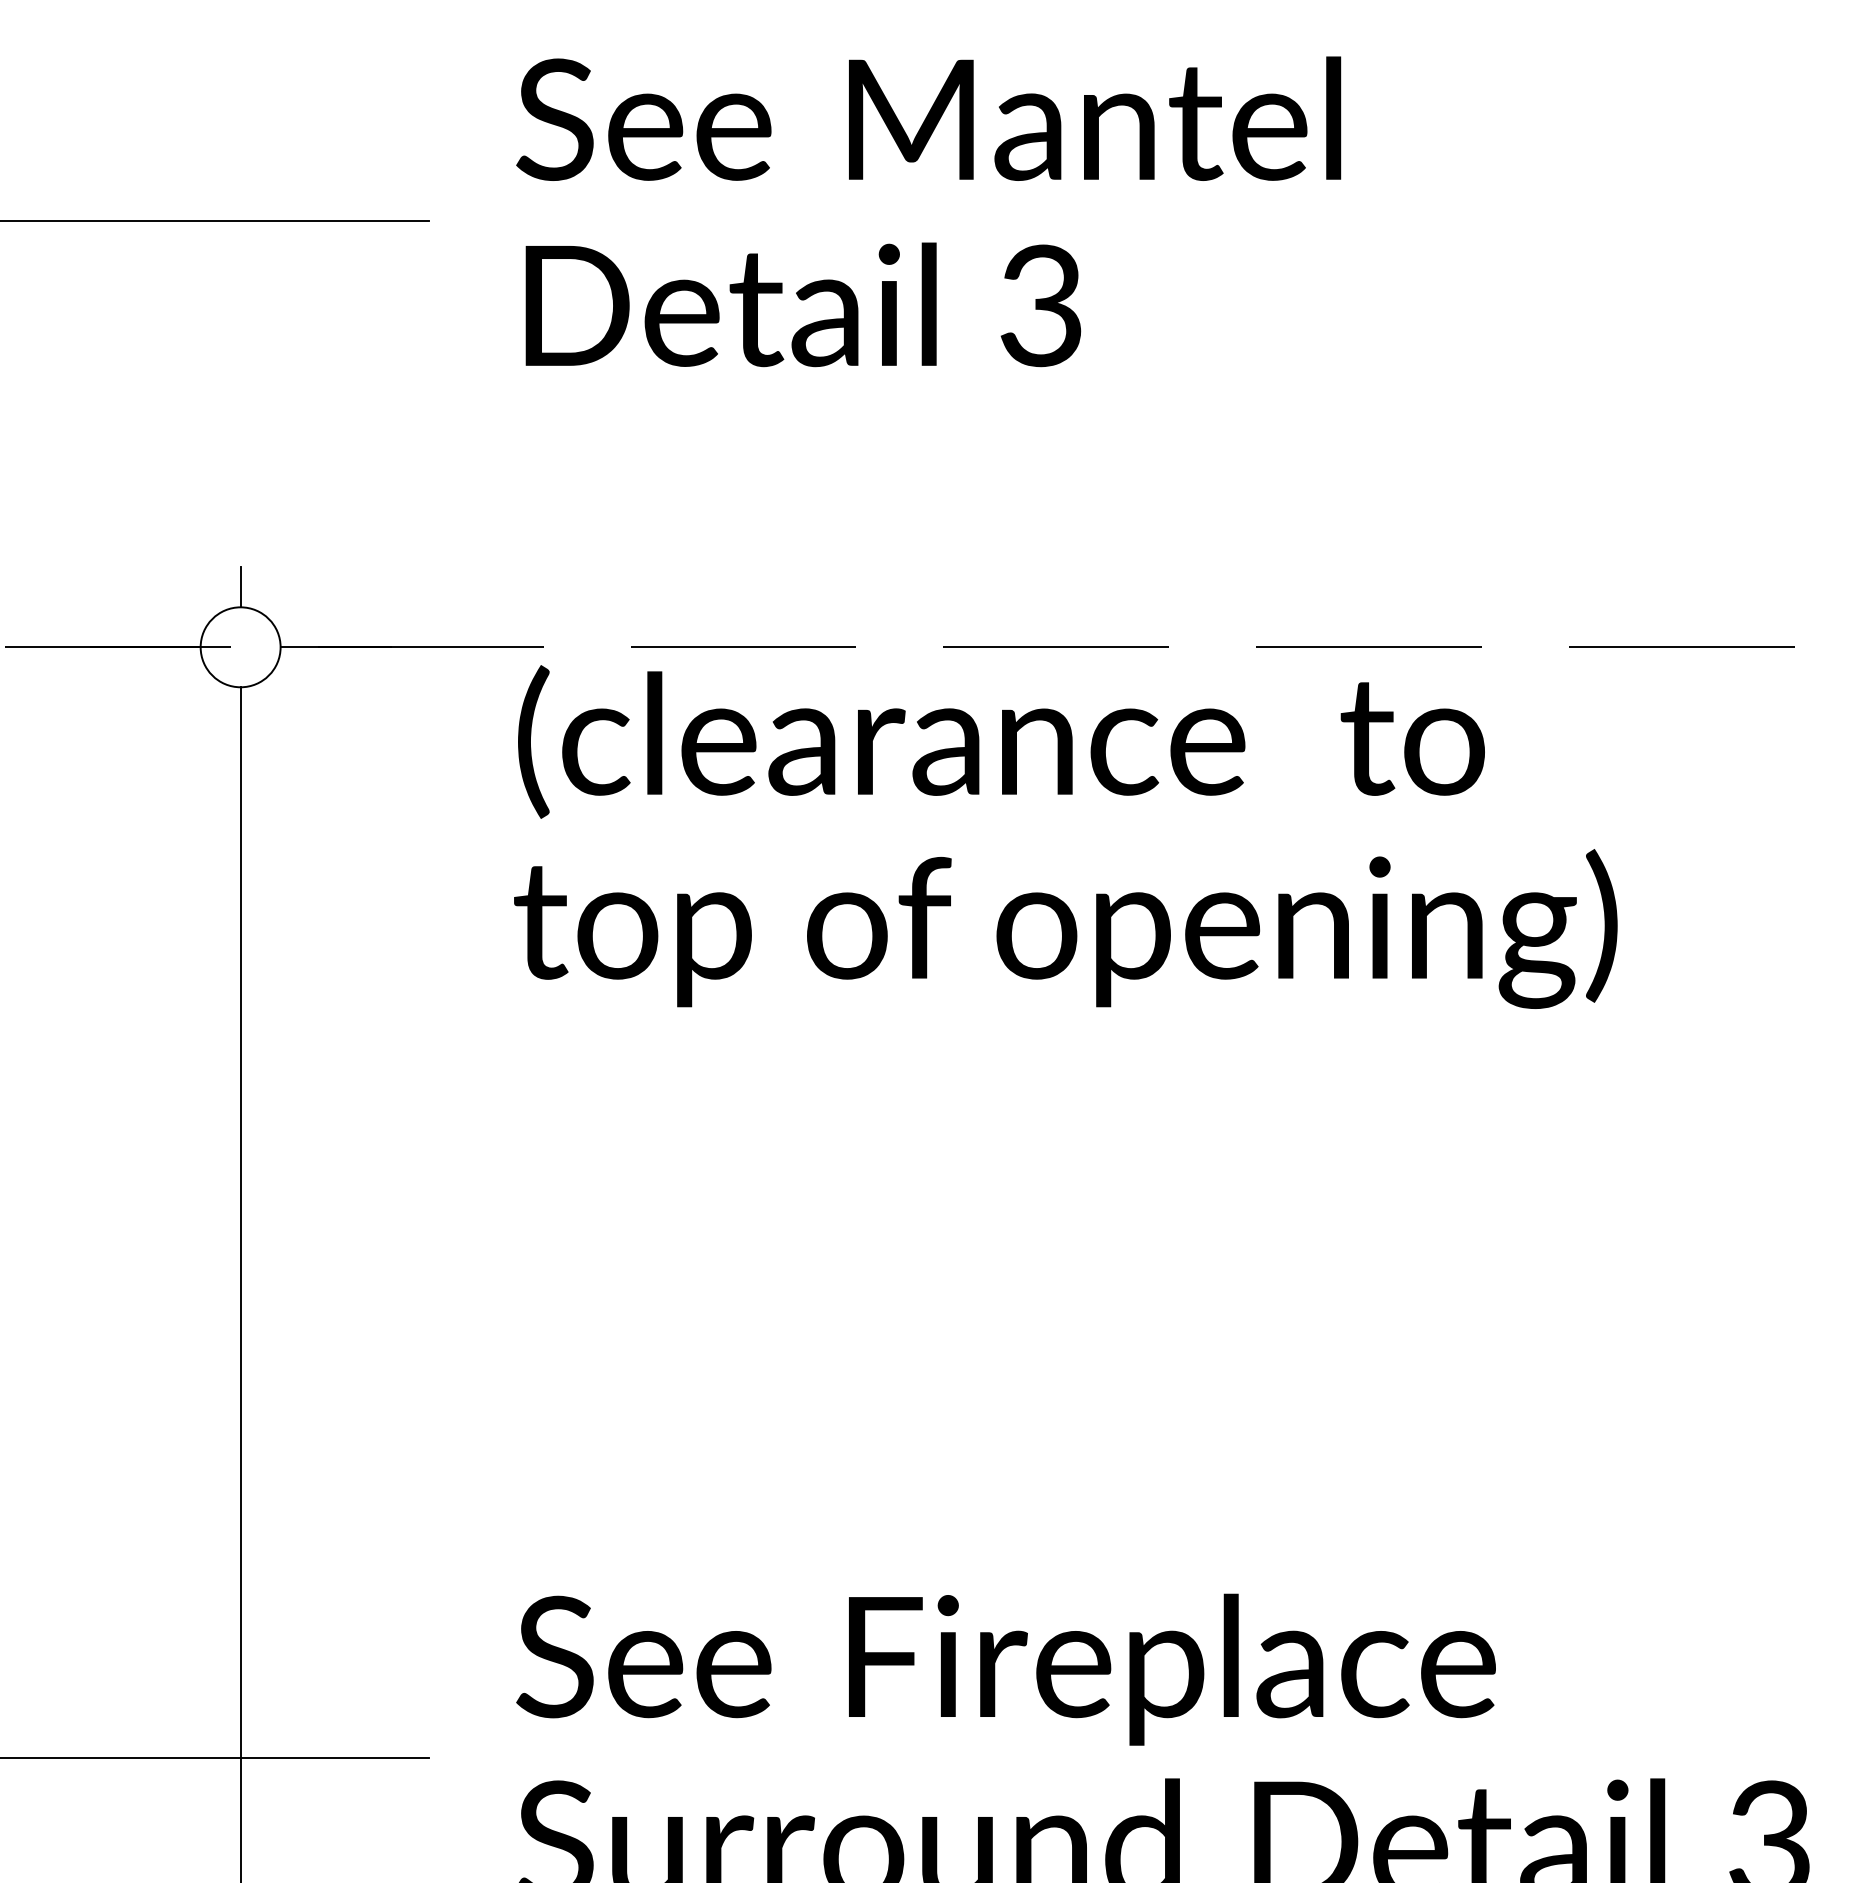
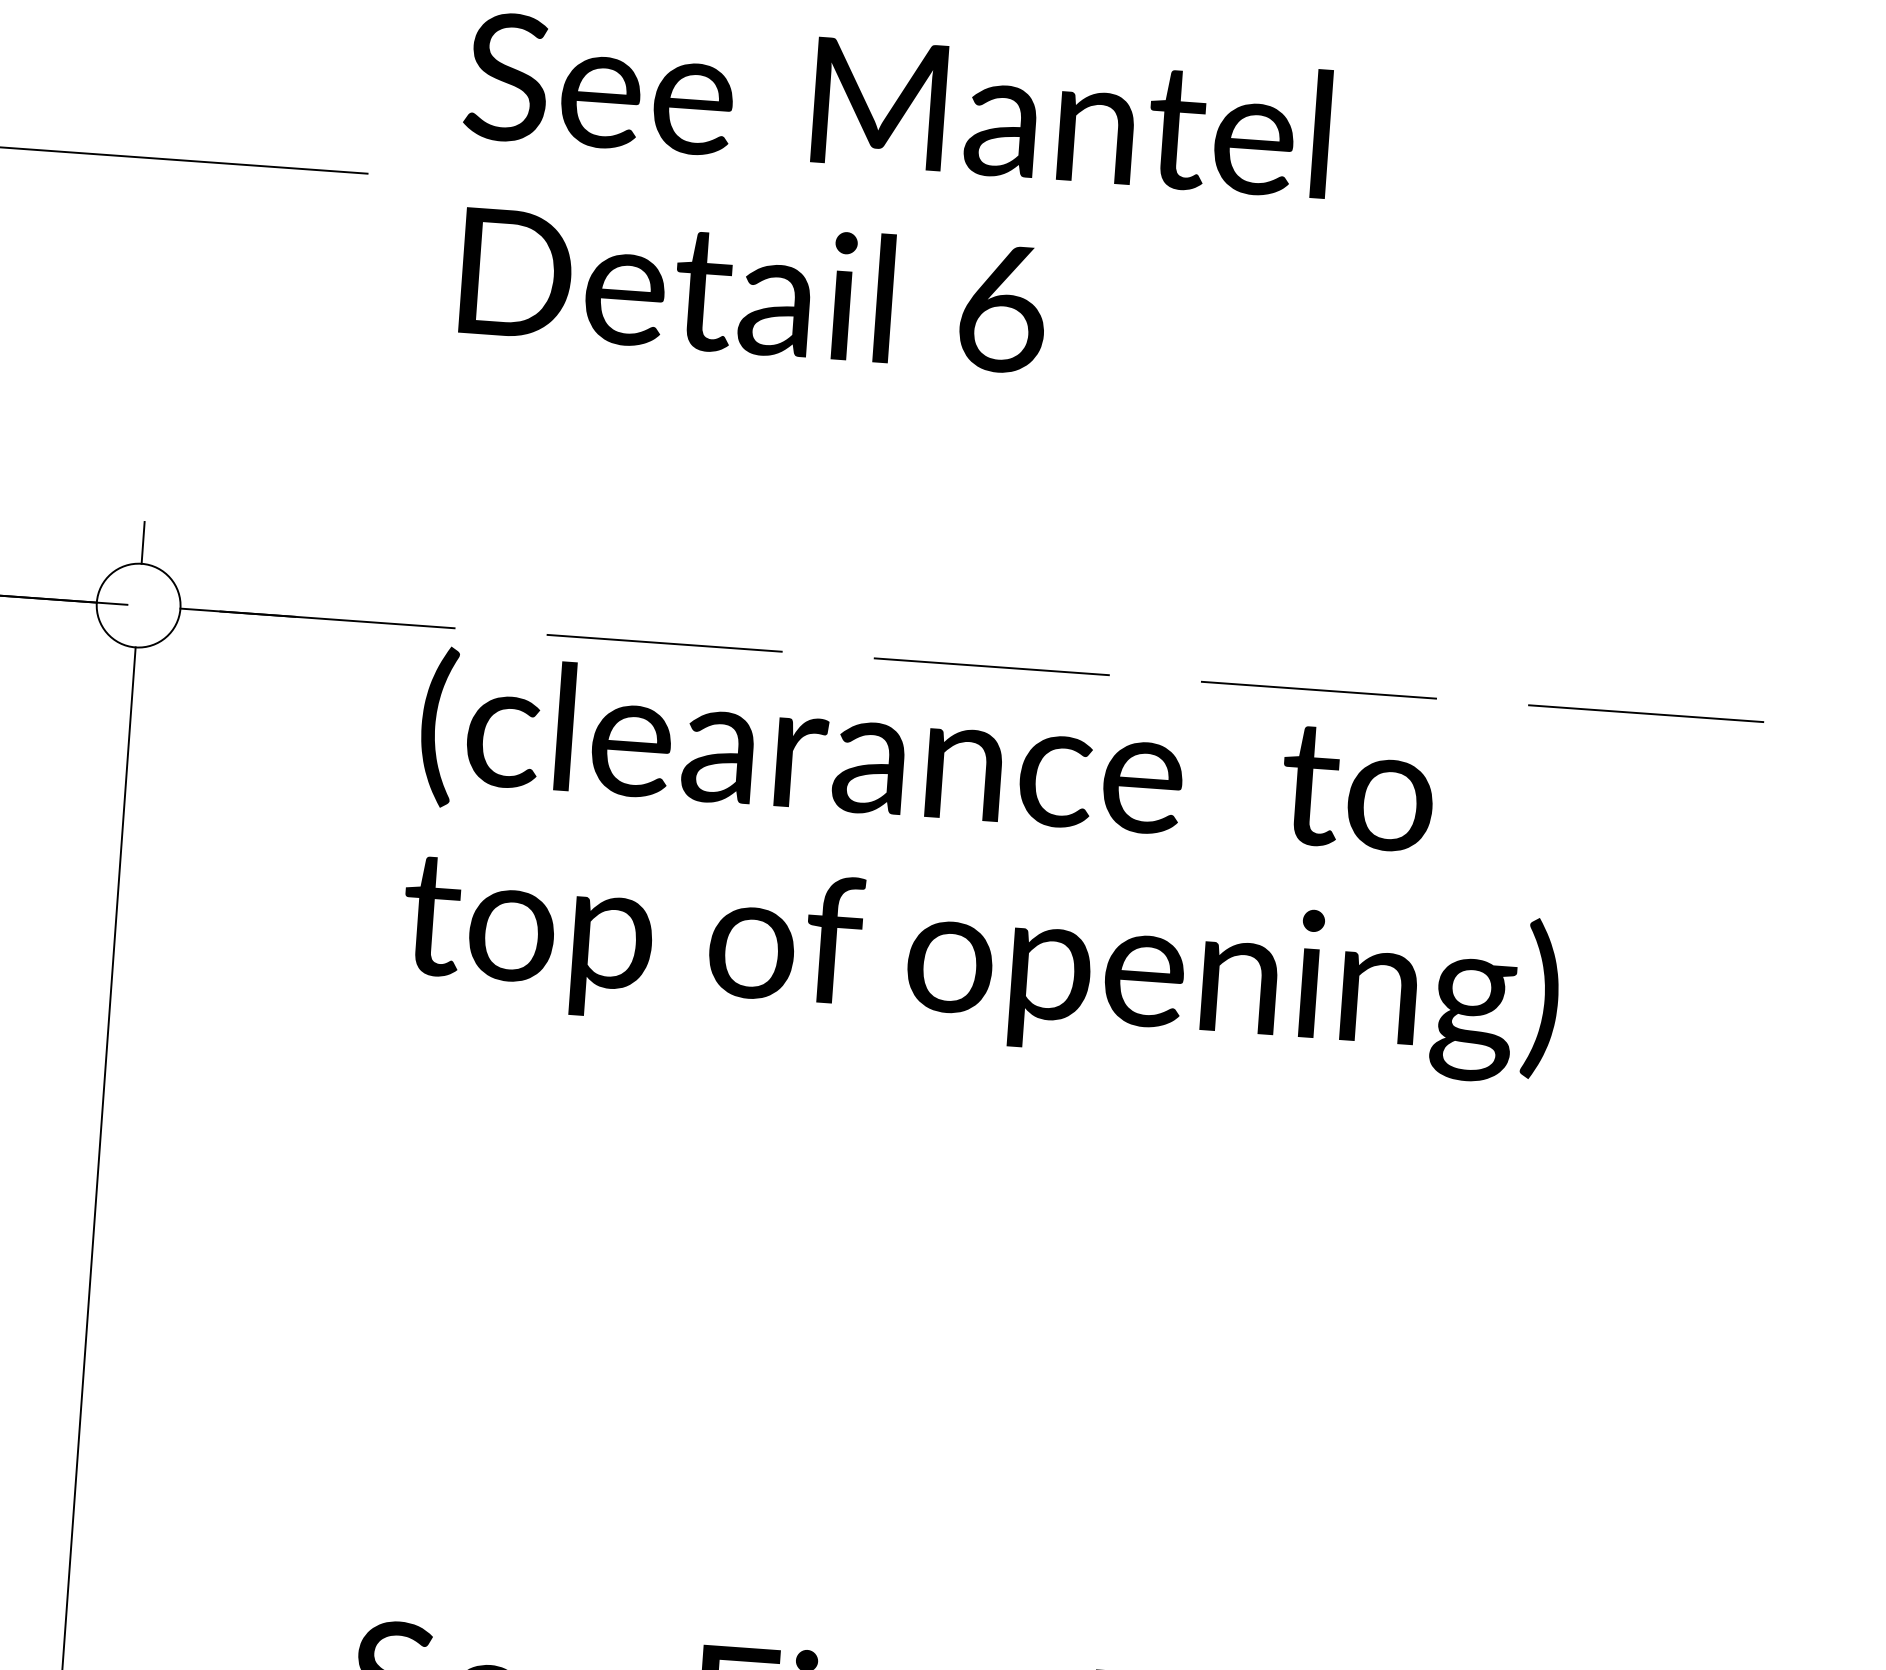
text: (1041, 305) -> (1001, 308), 3 -> 6

